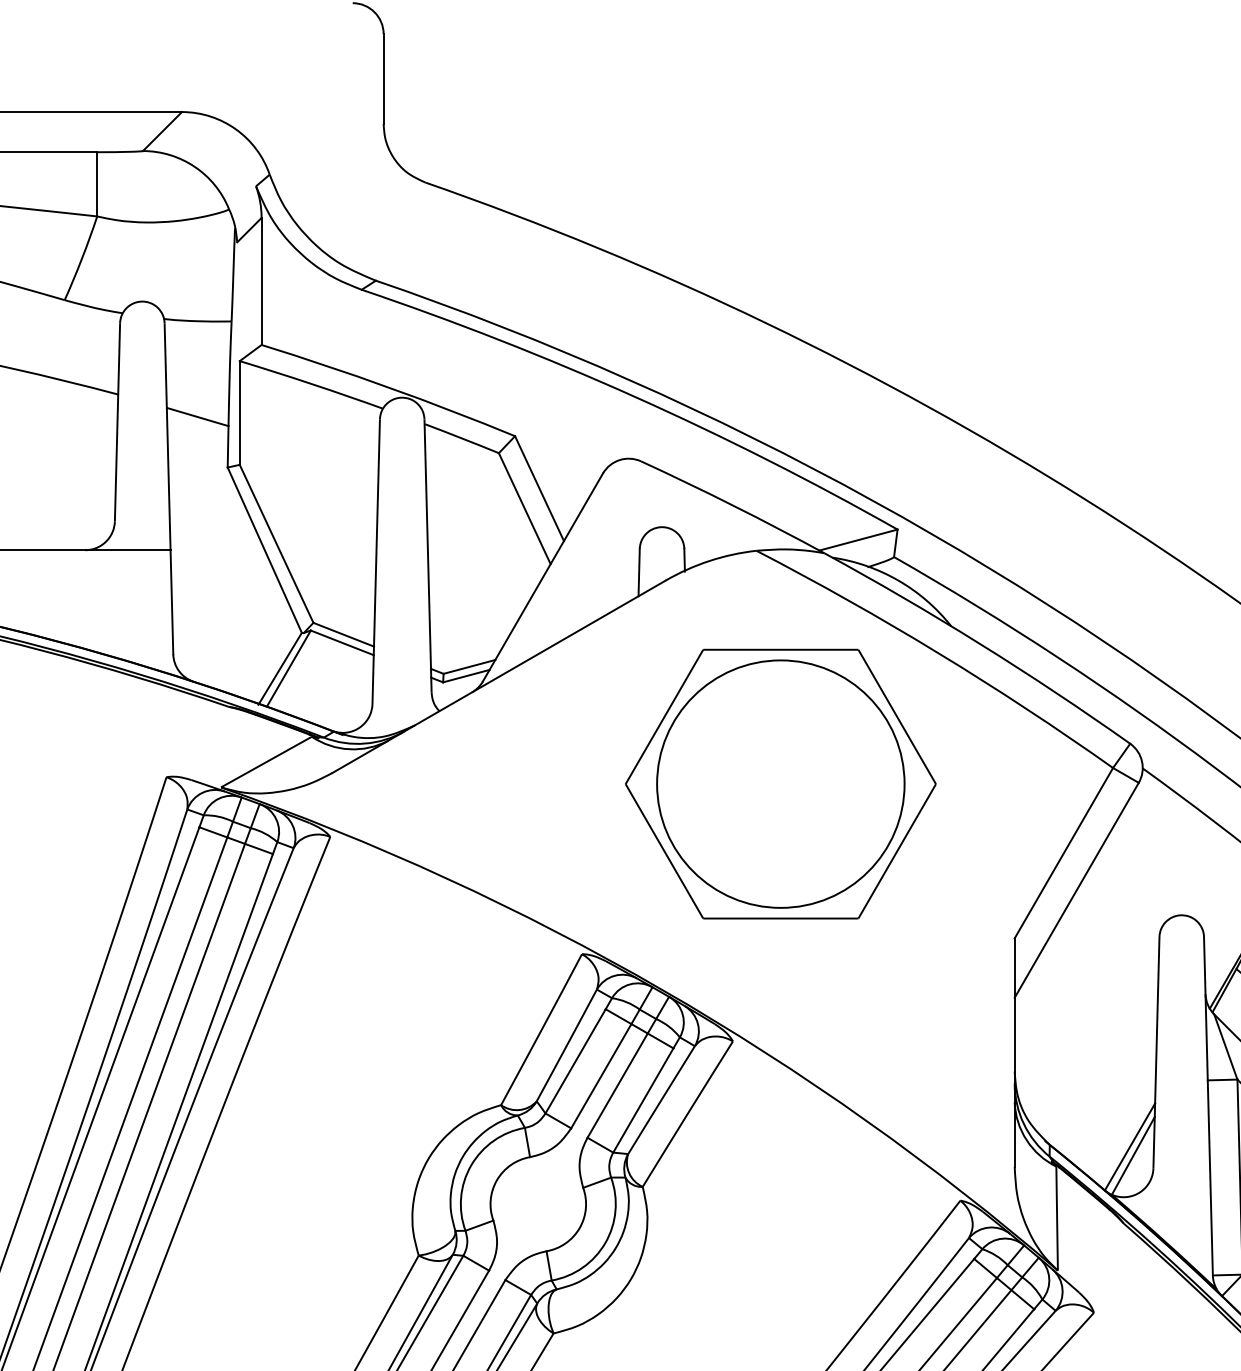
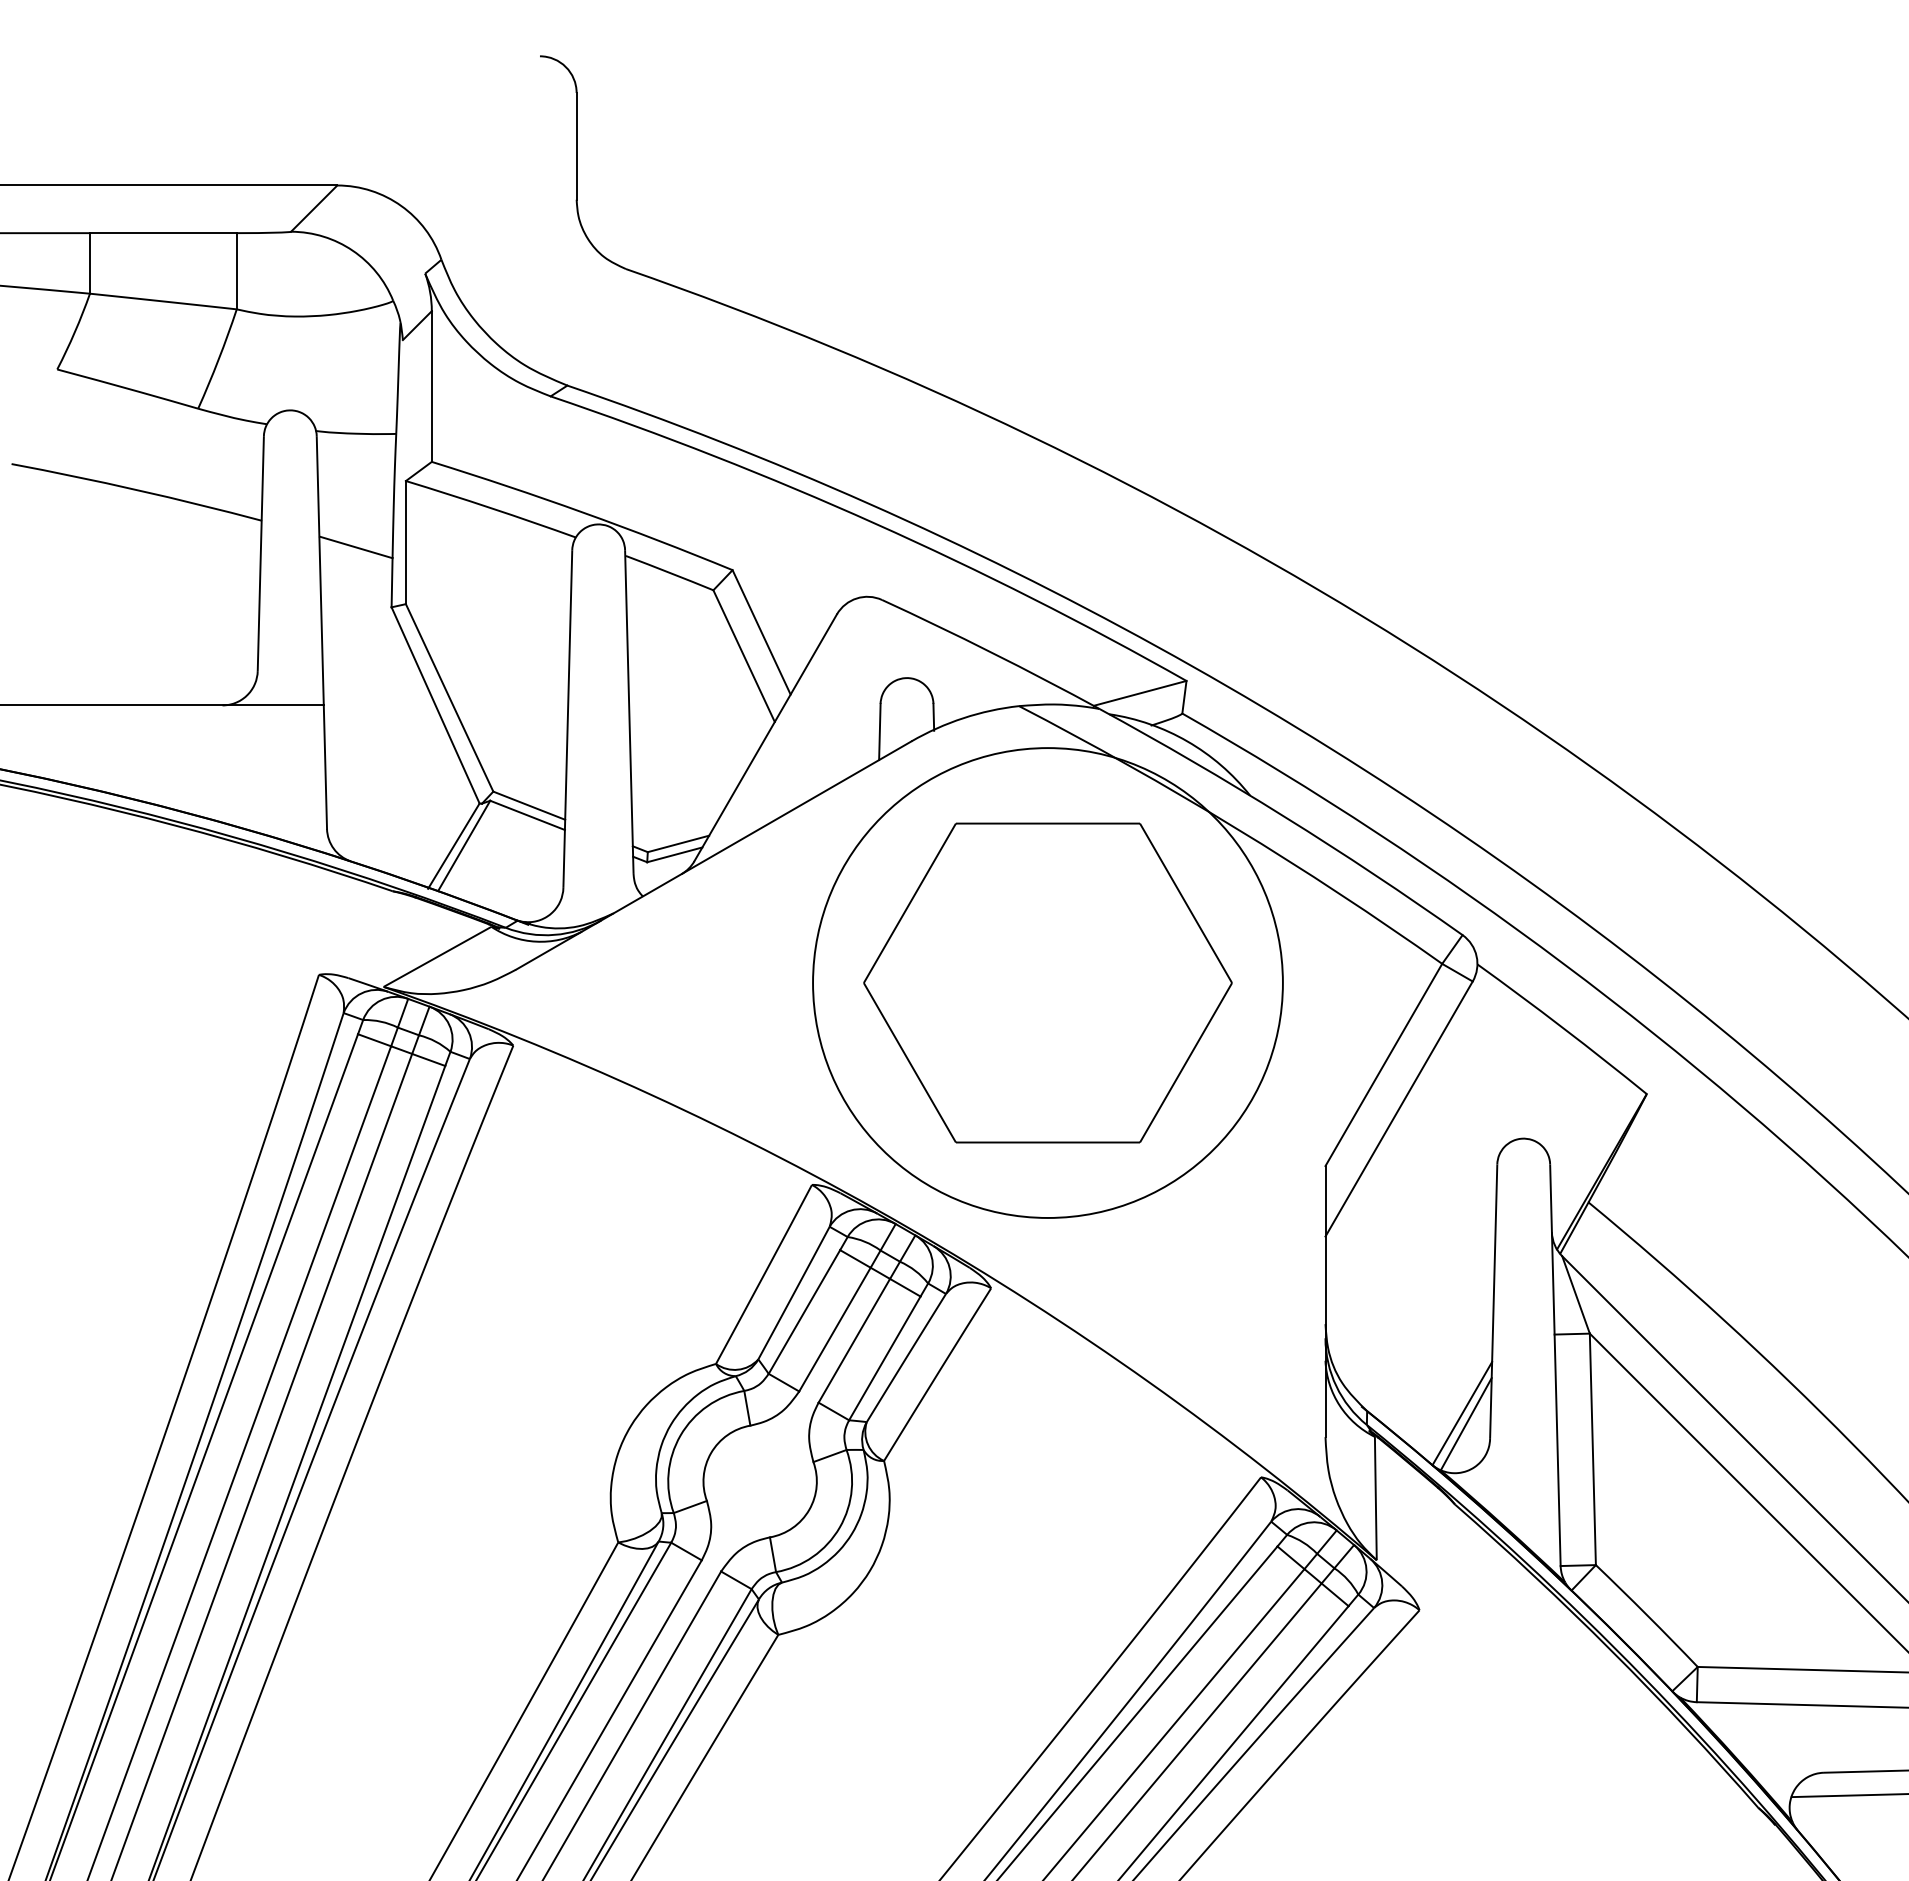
circle: (780, 783) -> (1047, 982), size x1.6

